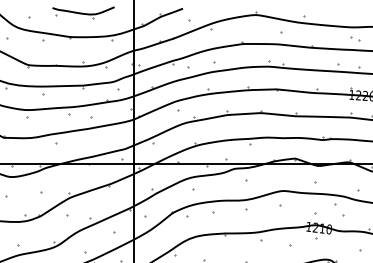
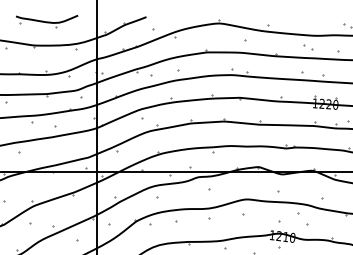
part: (355, 38) -> (307, 46), moved

